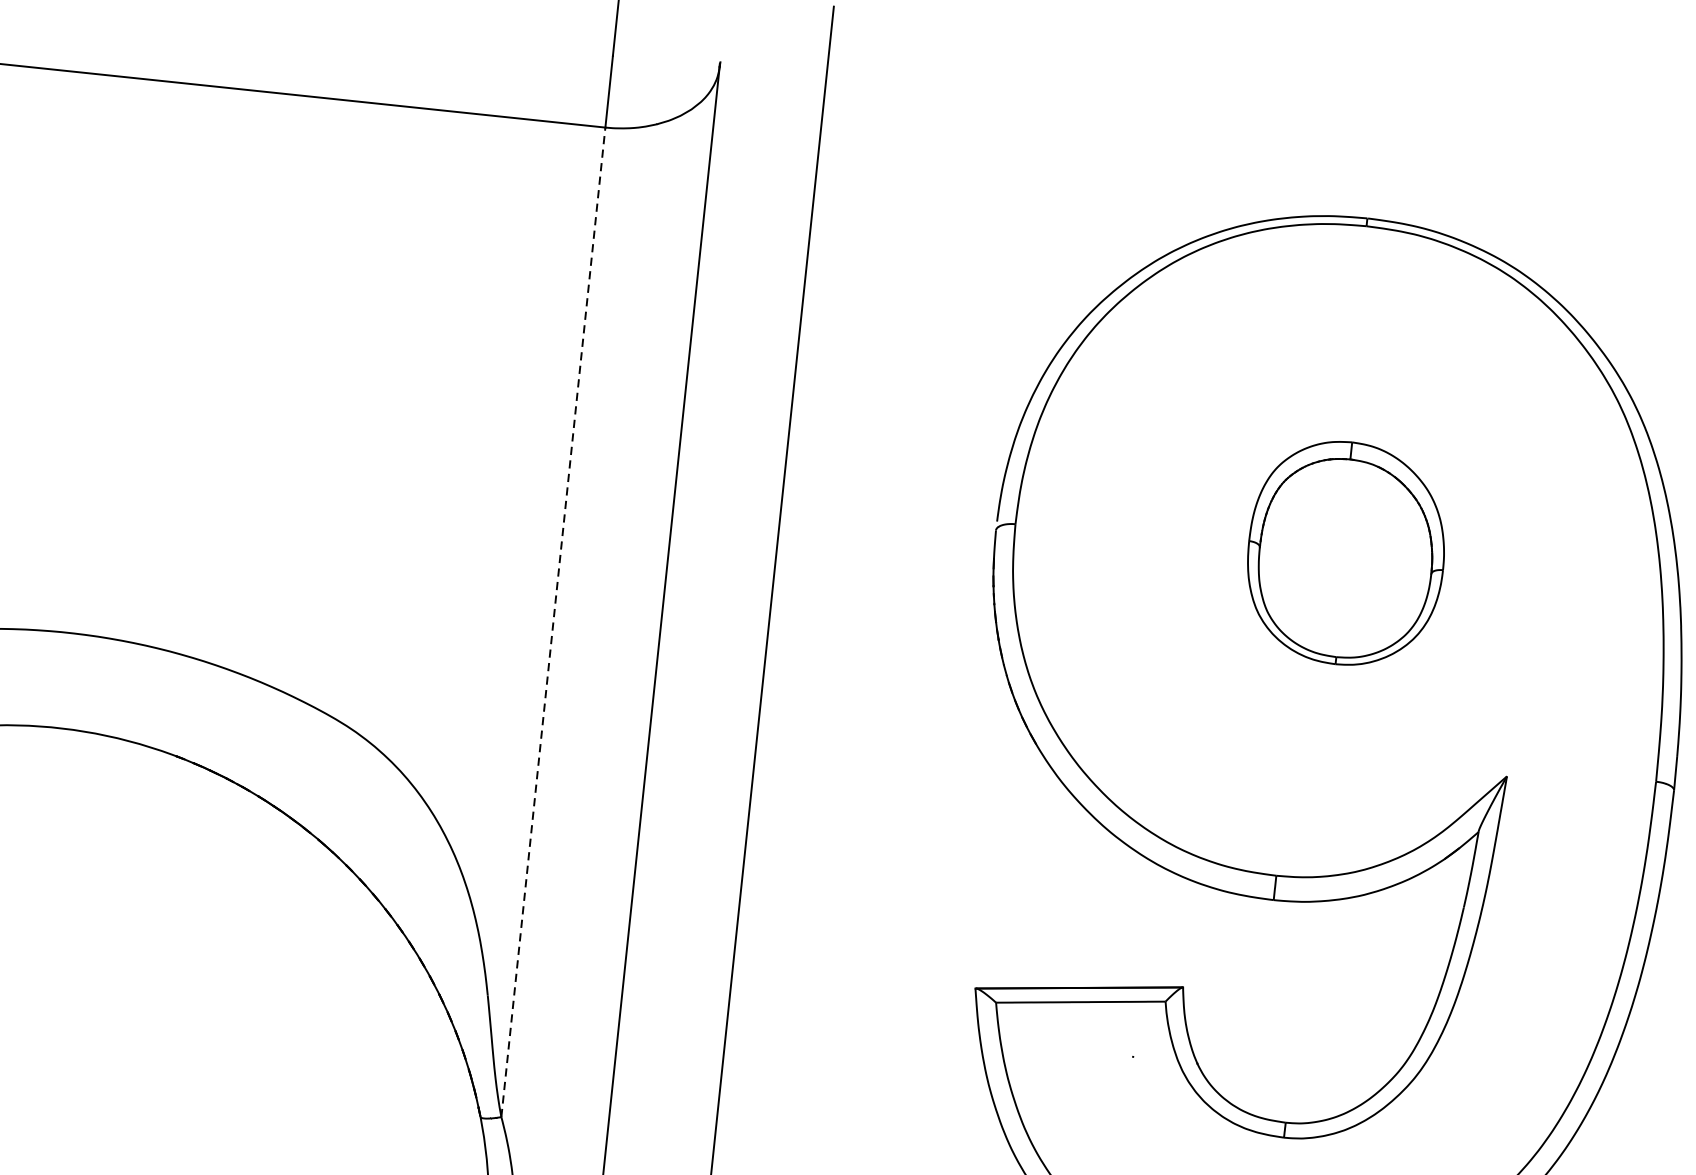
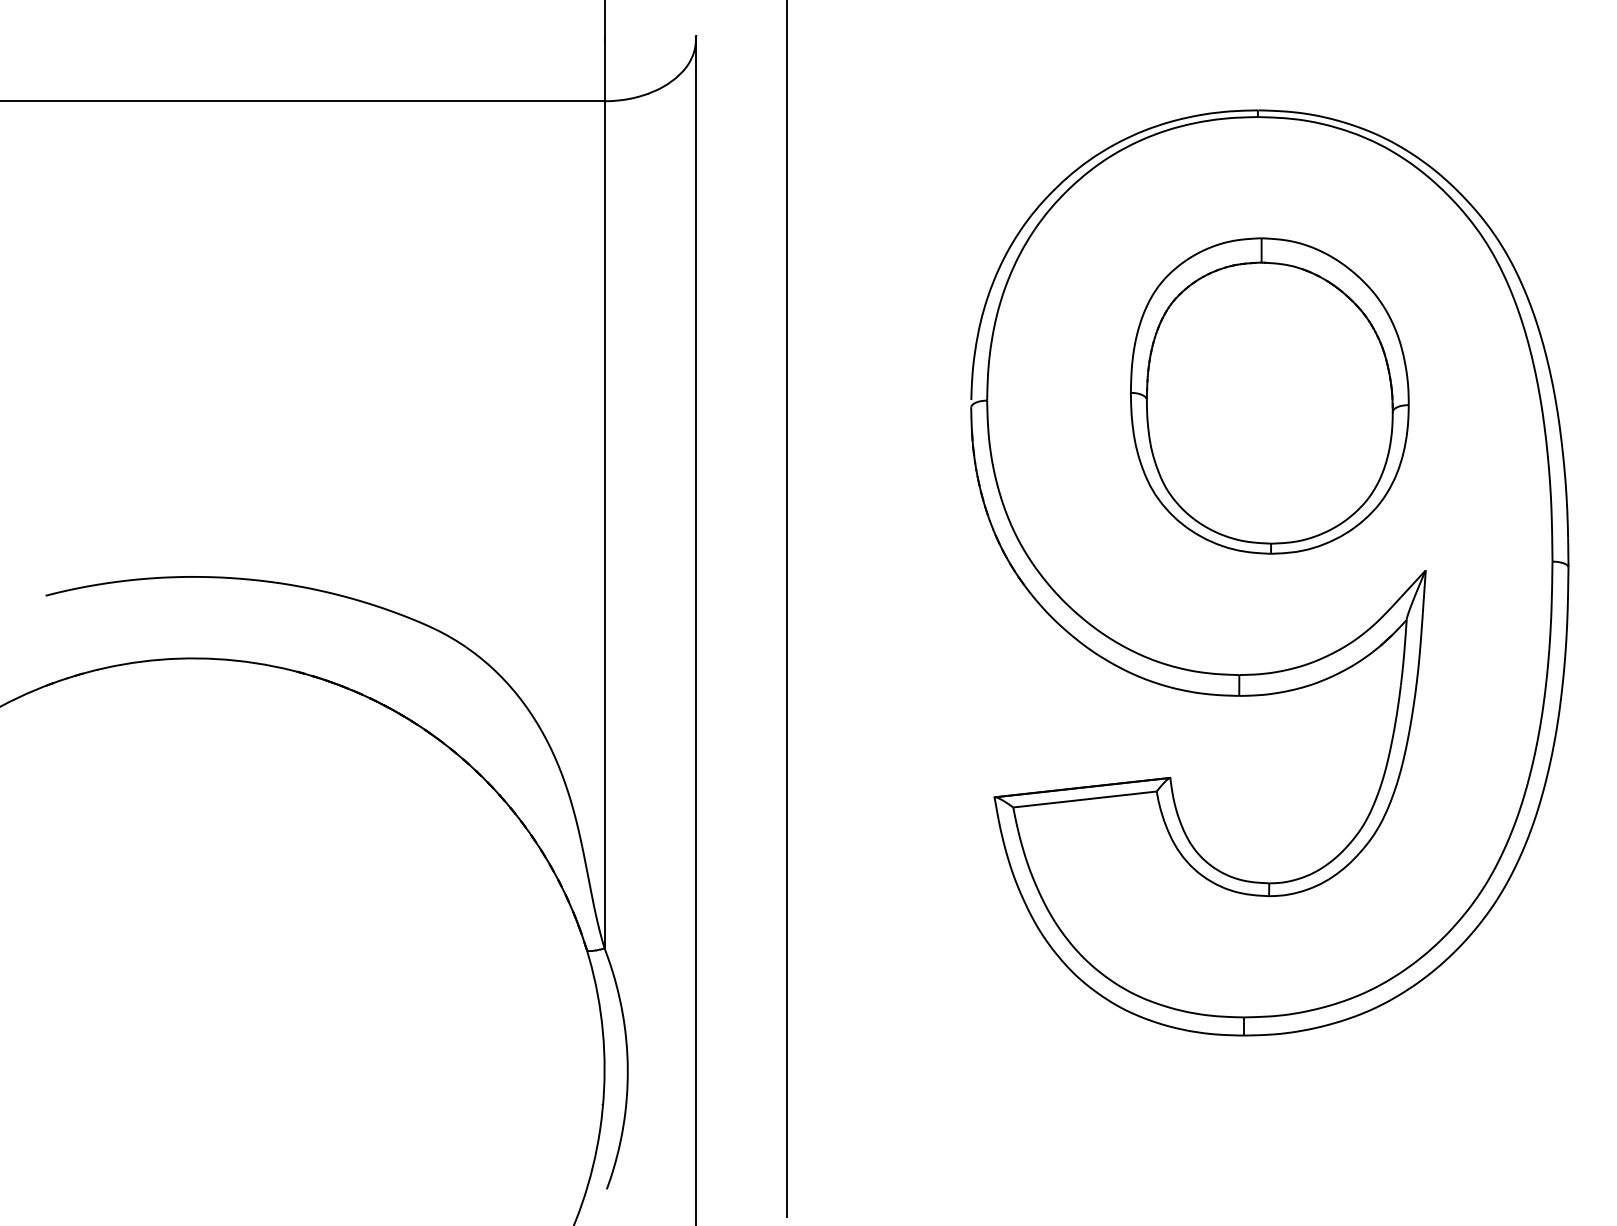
part: (1345, 552) -> (1269, 395), size x1.67
line: (553, 621) -> (604, 524), dashed -> solid

